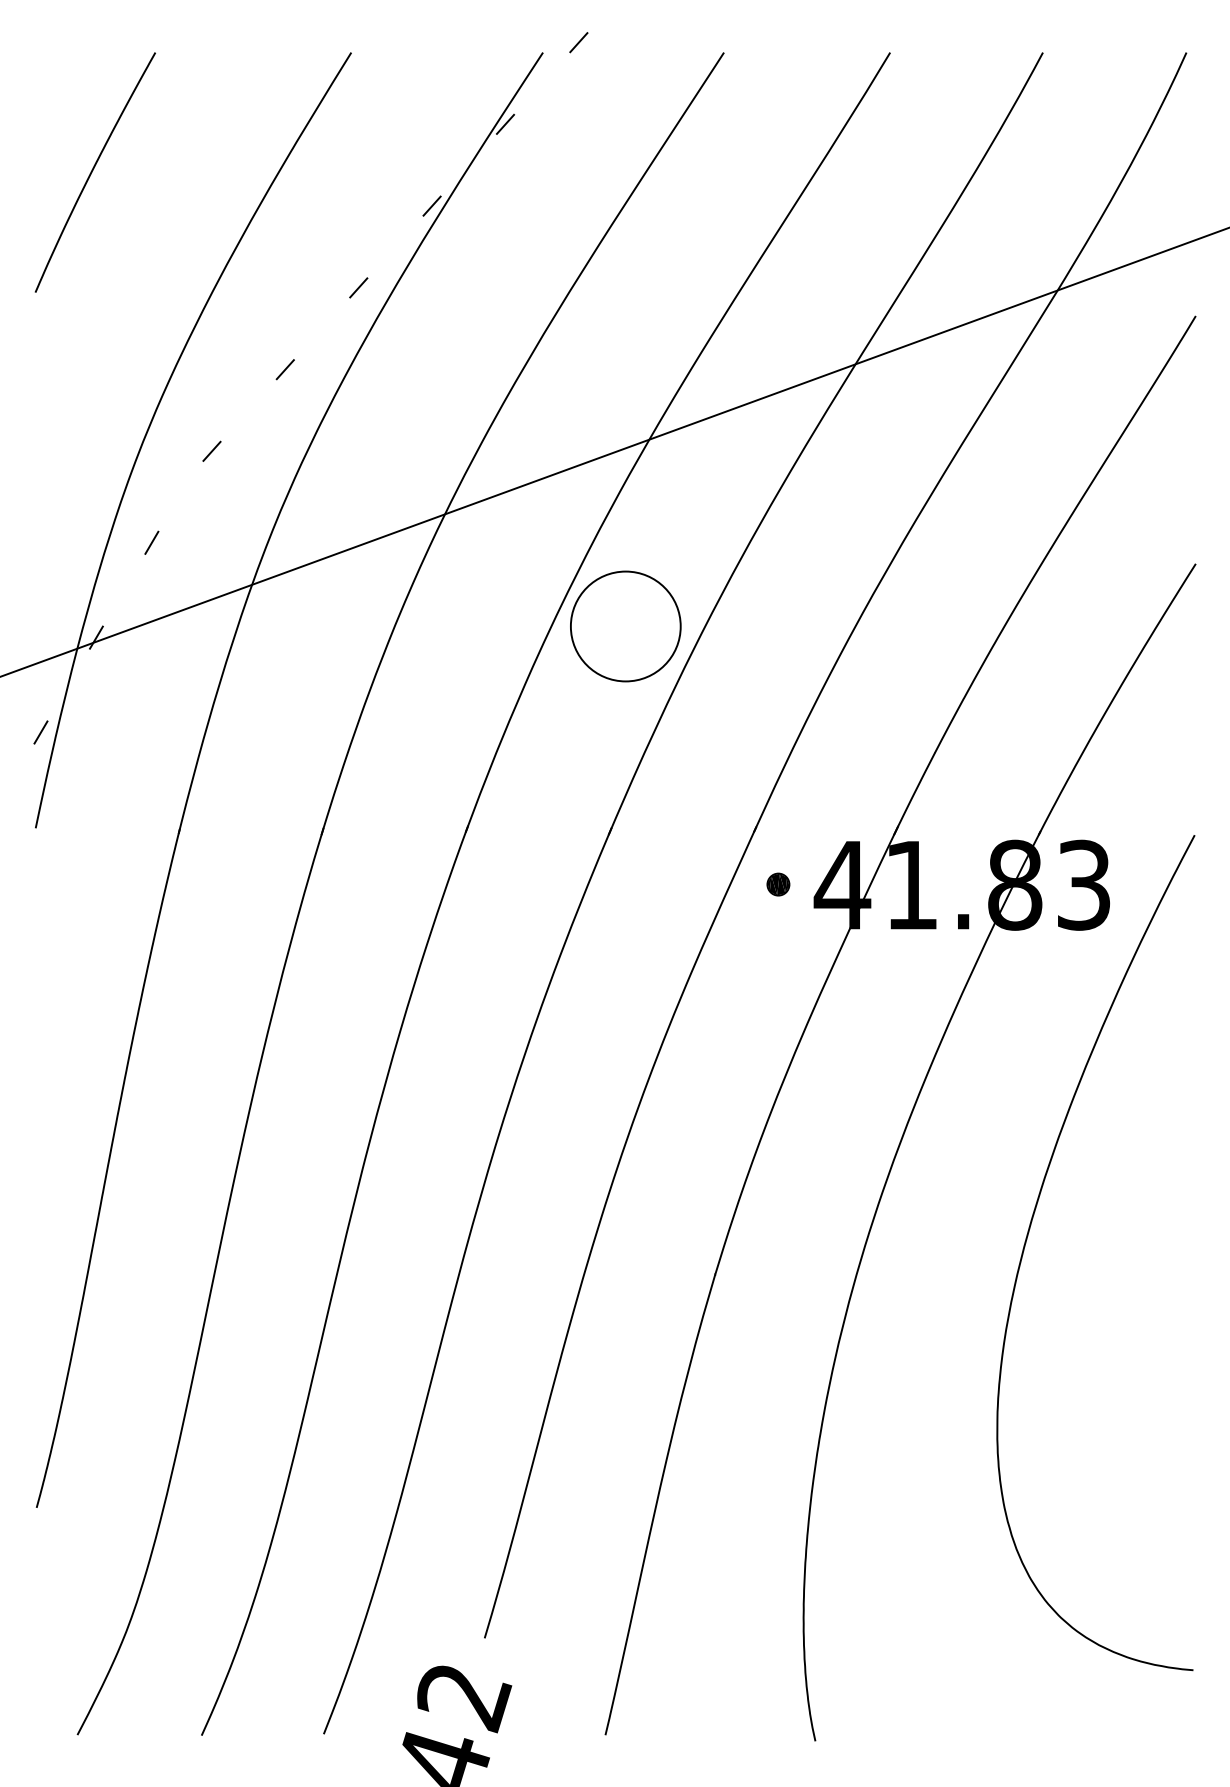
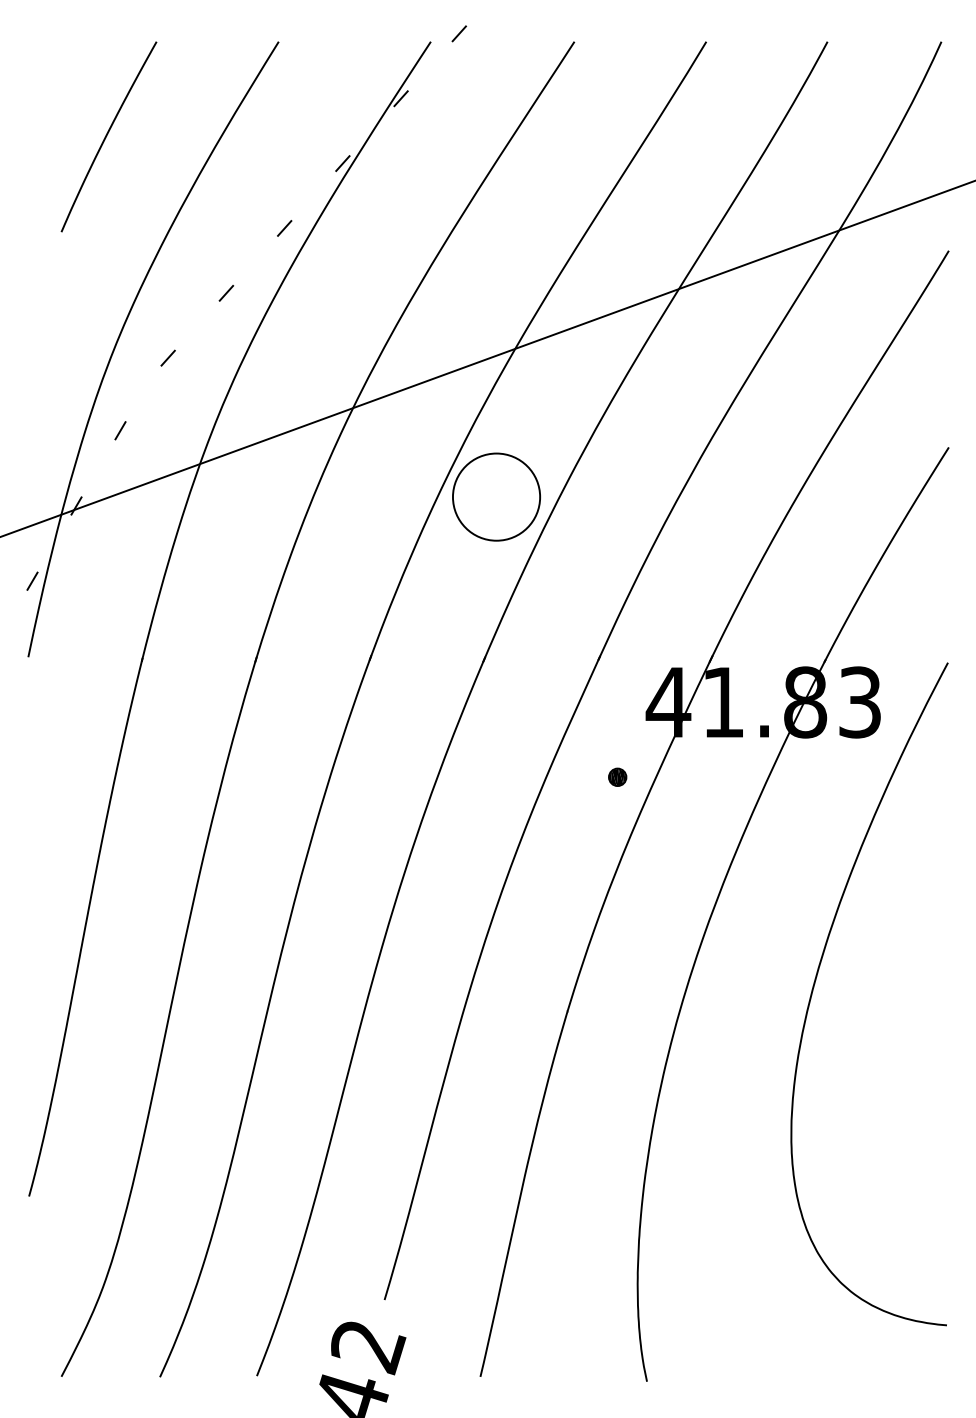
curve: (92, 172) -> (106, 136), moved
part: (778, 884) -> (617, 777), moved

